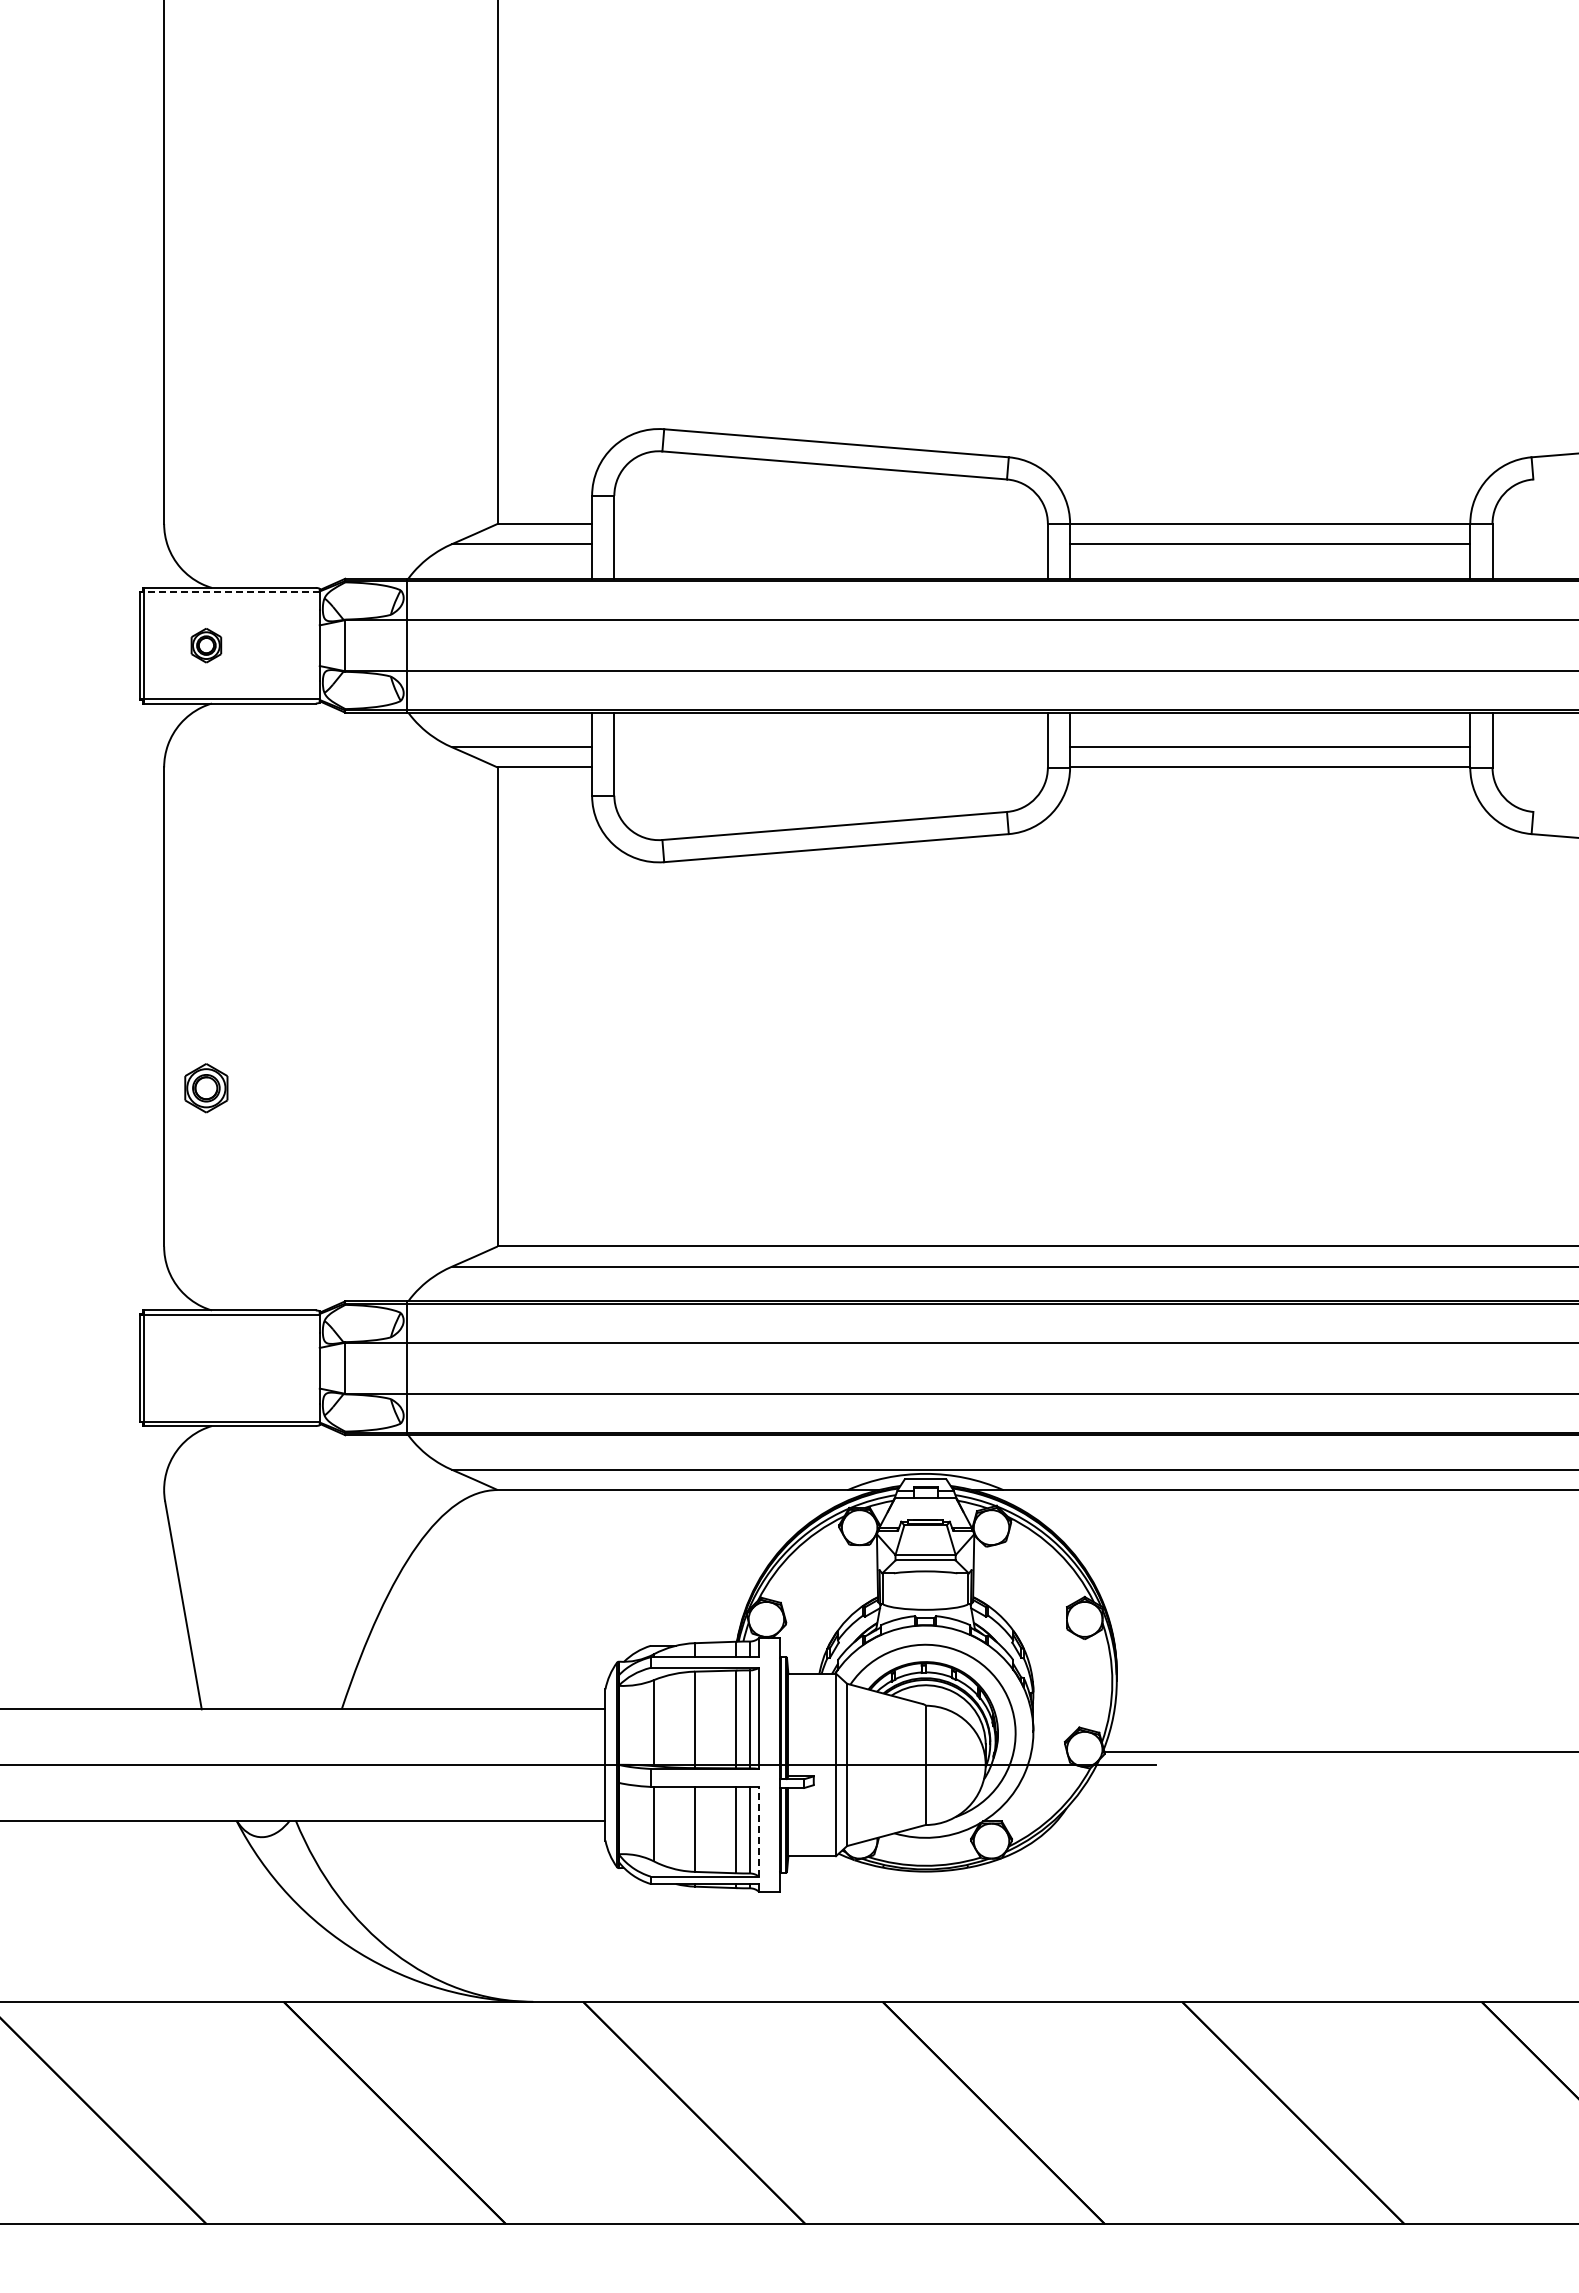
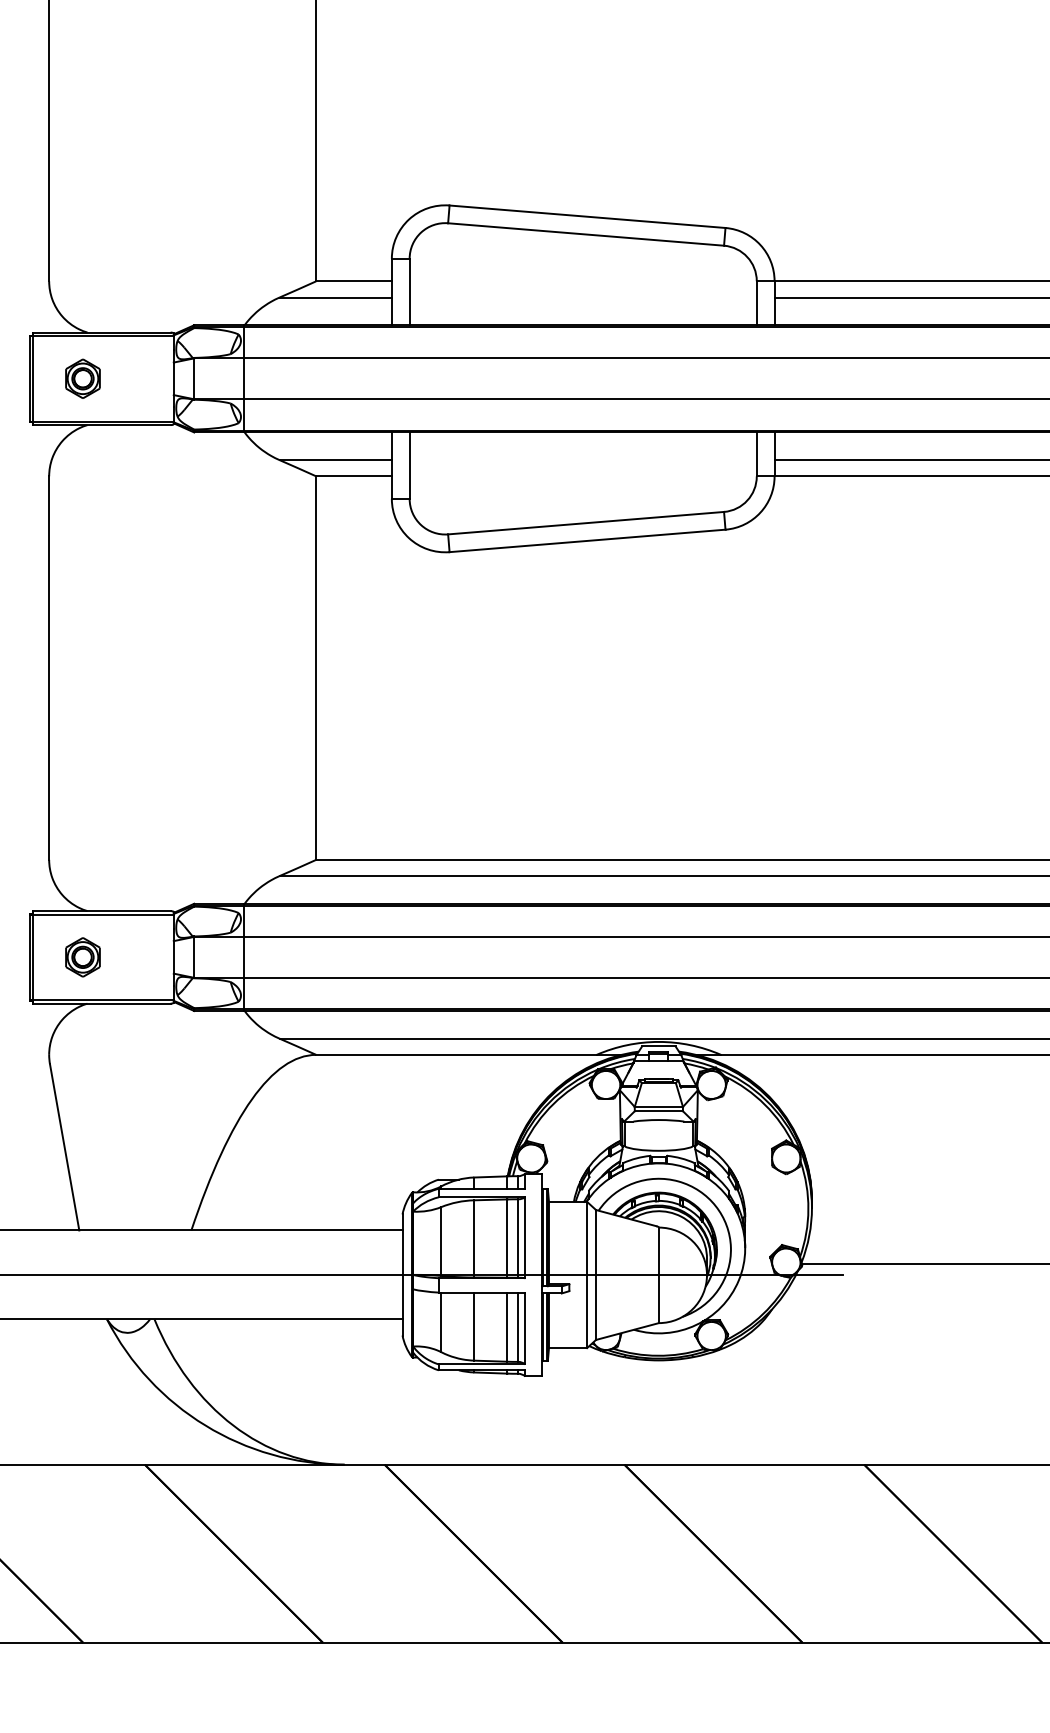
line: (231, 592) -> (103, 336), dashed -> solid
part: (206, 645) -> (83, 378), size x1.43
part: (206, 1088) -> (83, 957), moved
line: (758, 1831) -> (525, 1328), dashed -> solid

